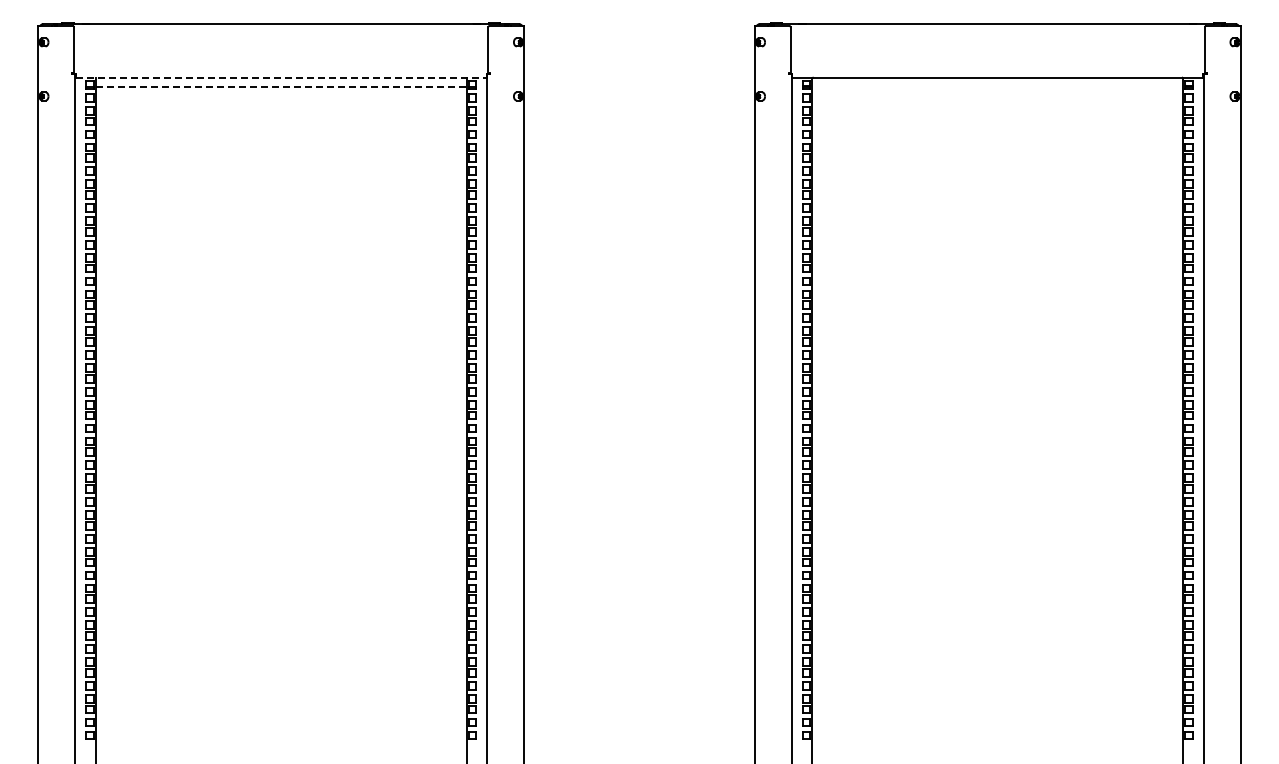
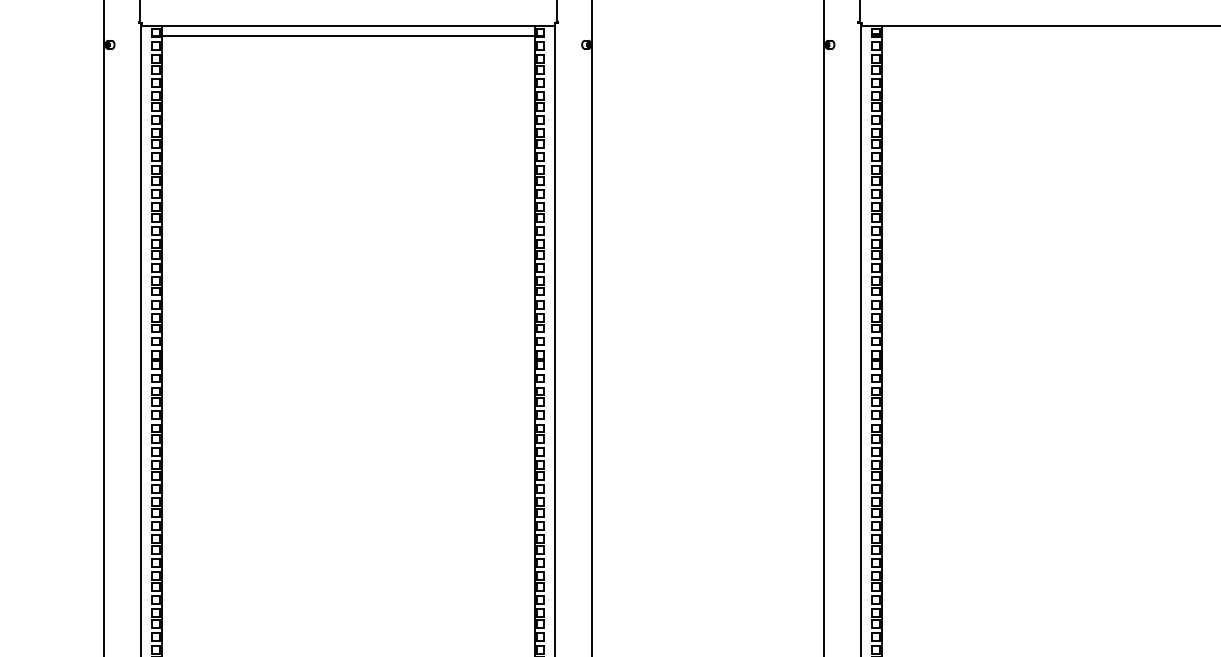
line: (281, 77) -> (348, 25), dashed -> solid
line: (281, 87) -> (348, 35), dashed -> solid

